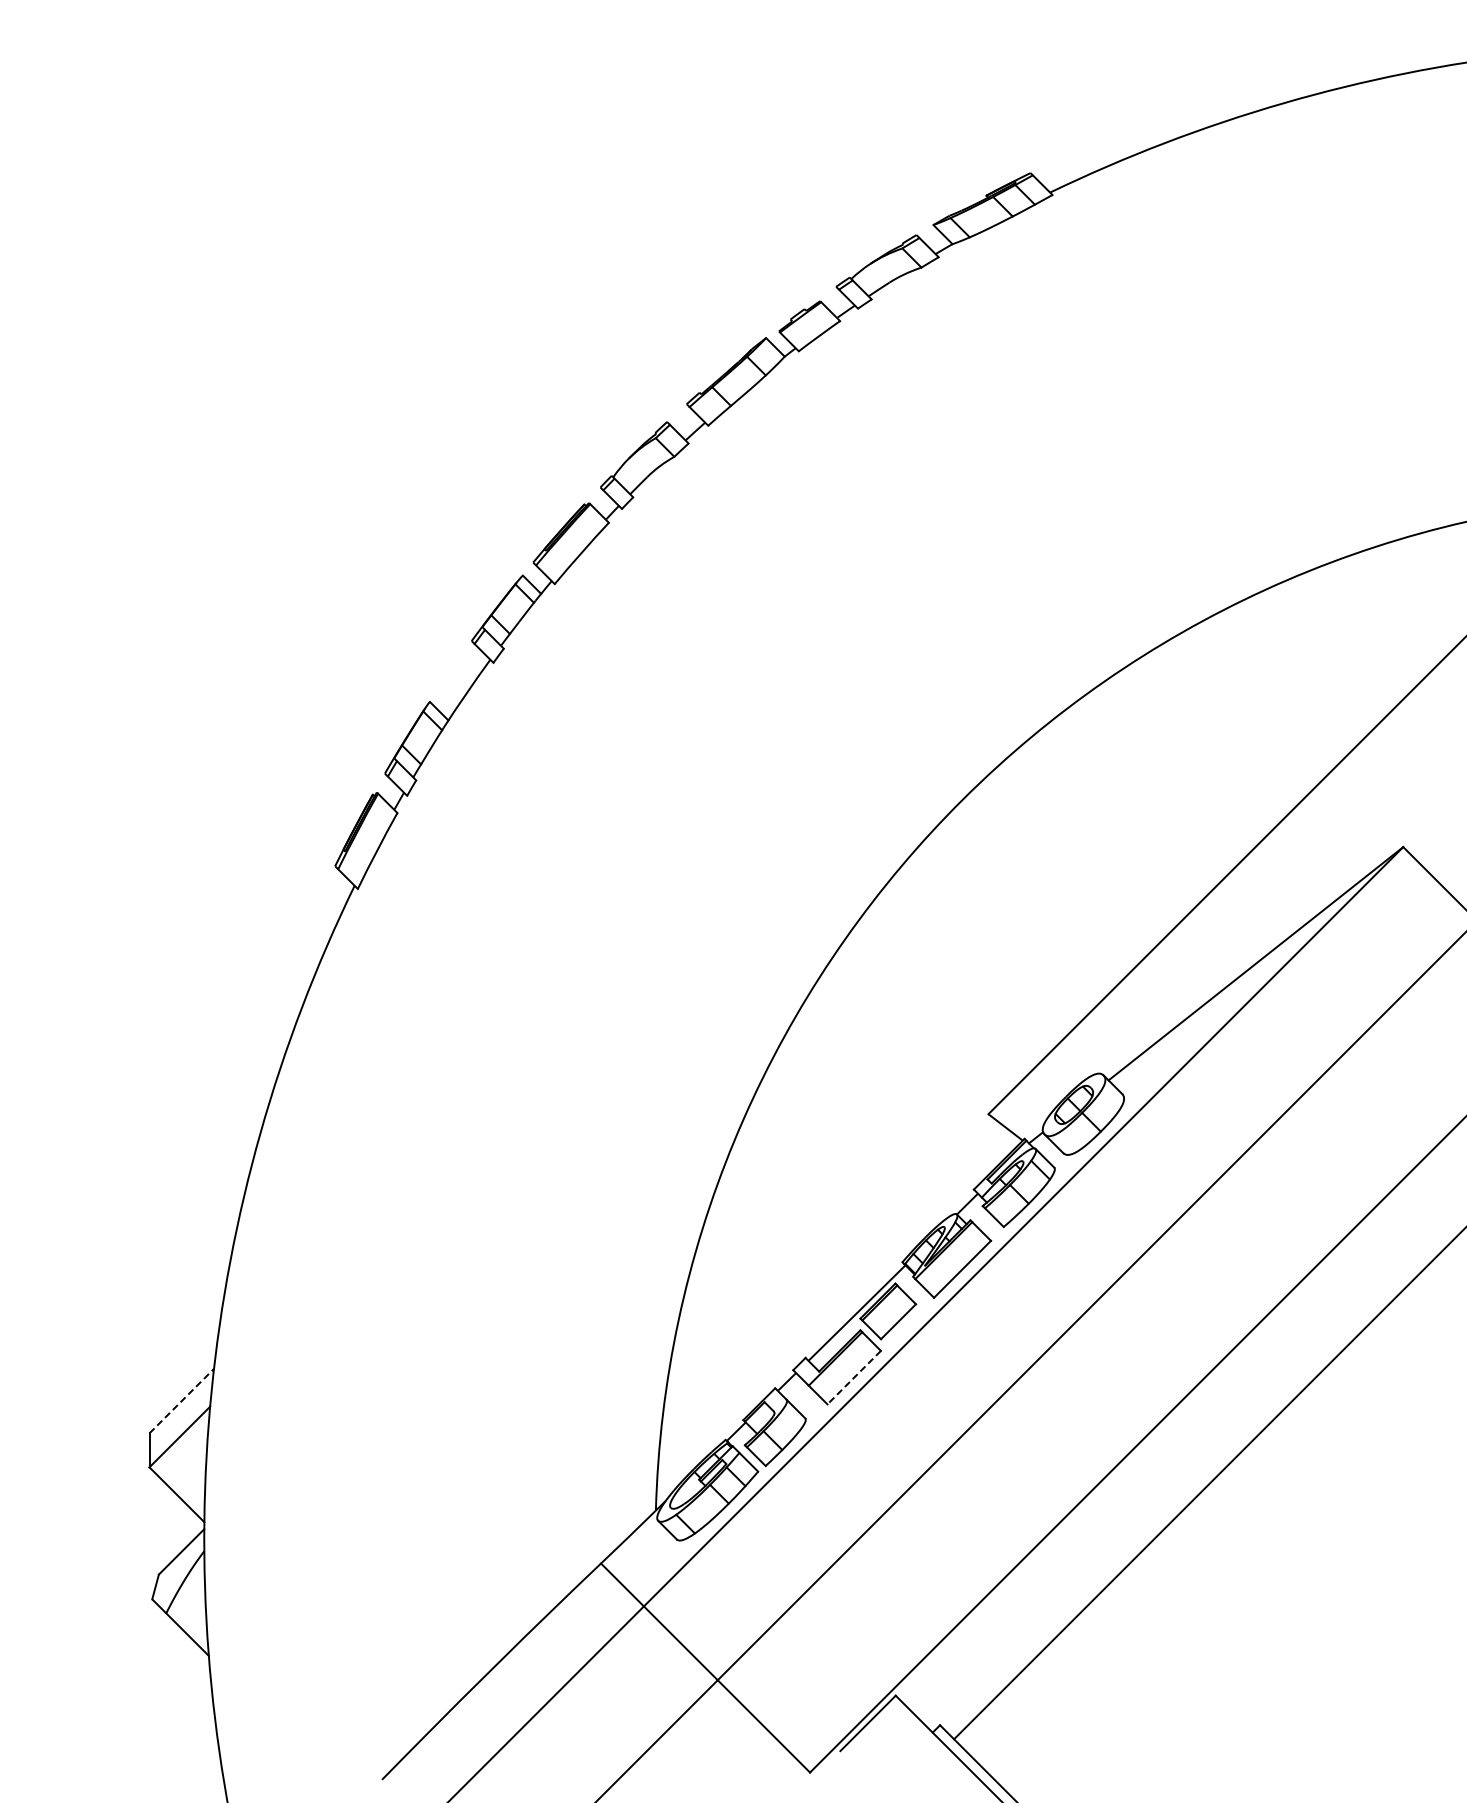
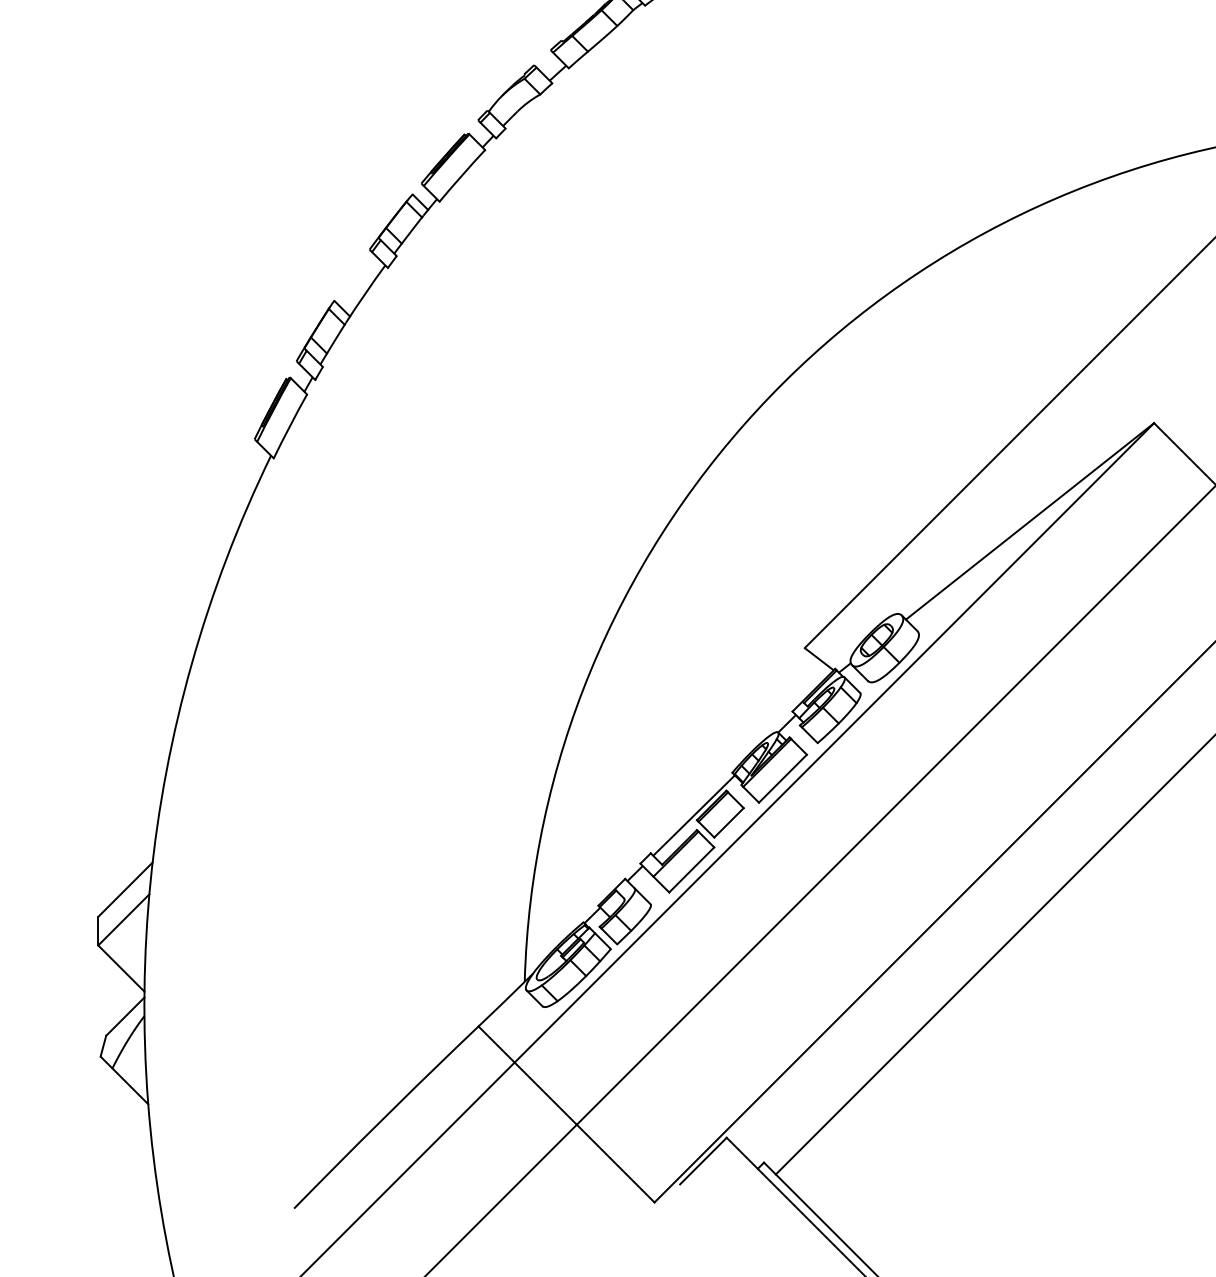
line: (854, 1377) -> (691, 869), dashed -> solid
line: (181, 1401) -> (125, 890), dashed -> solid

